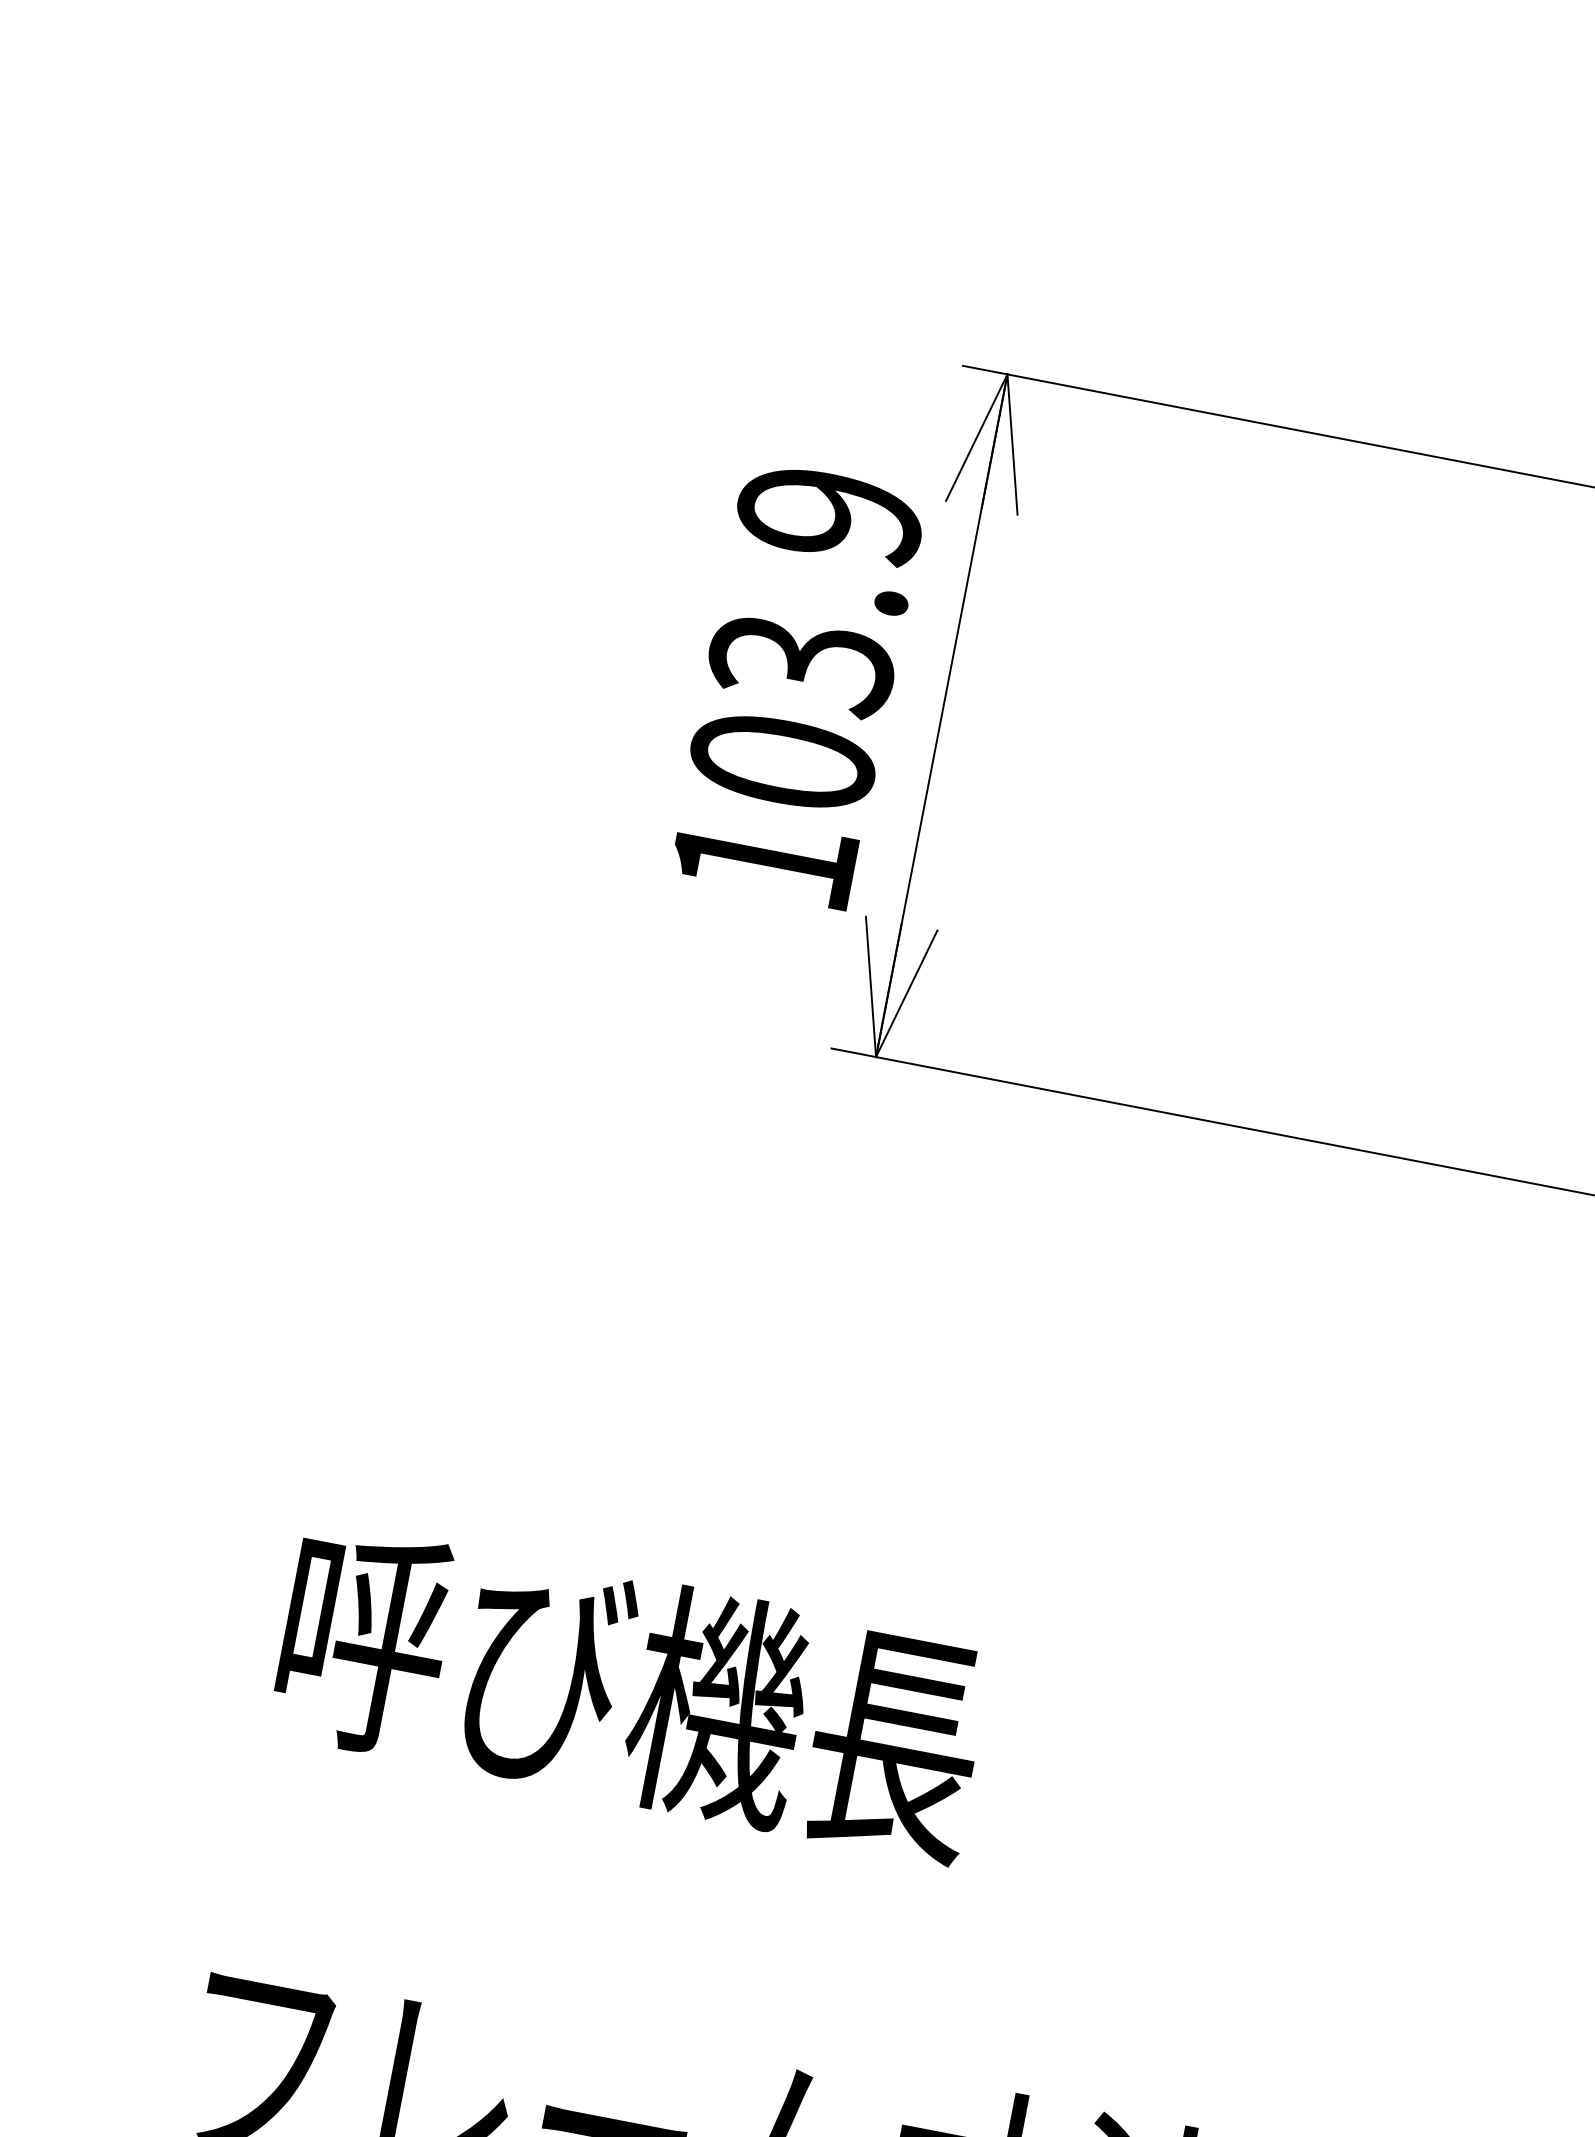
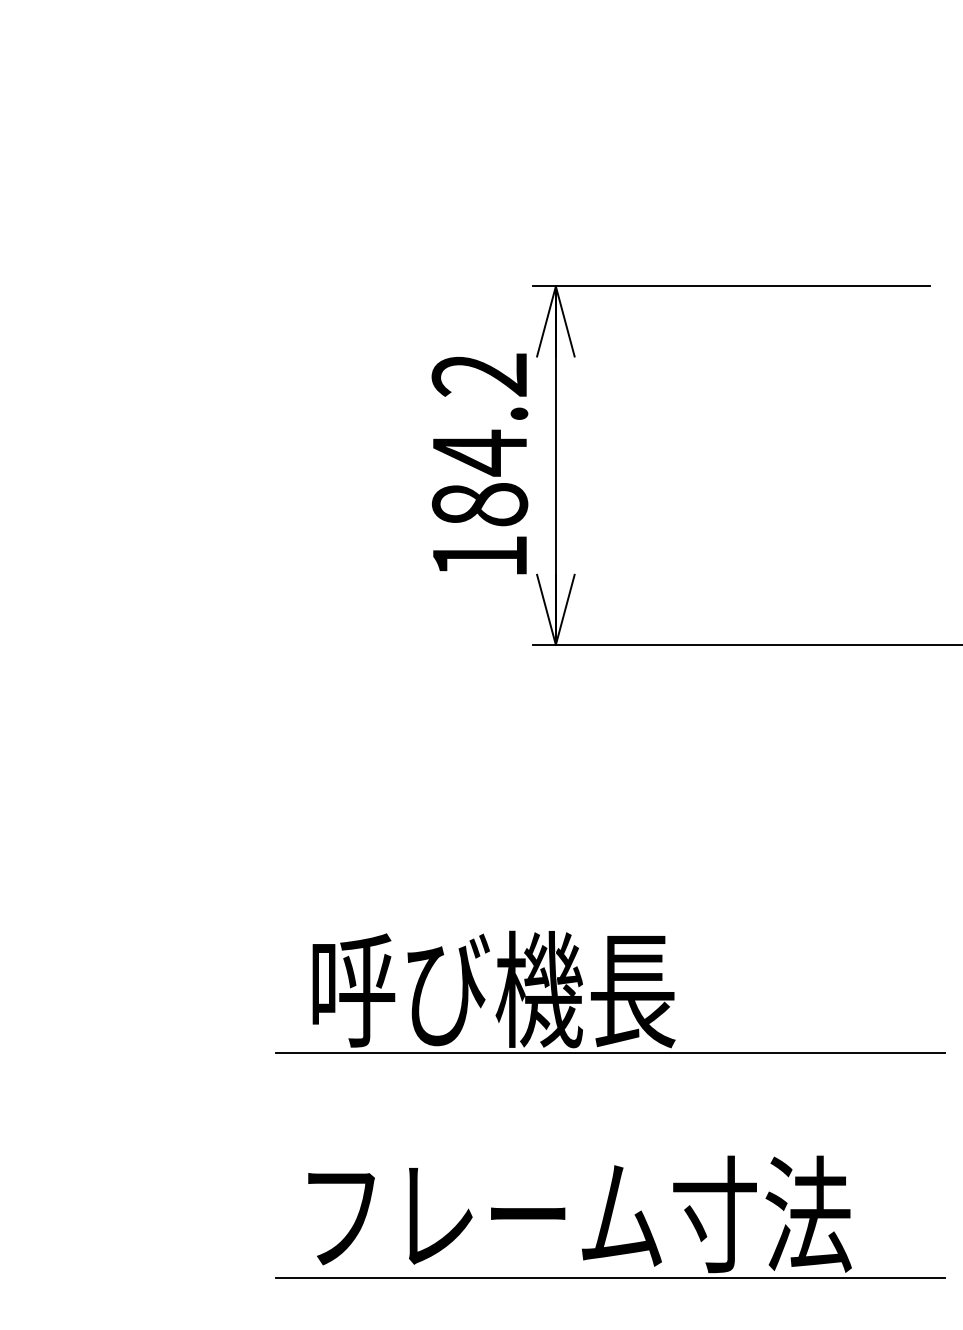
text: (805, 637) -> (479, 439), 103.9 -> 184.2
line: (830, 1853) -> (610, 1052), added

